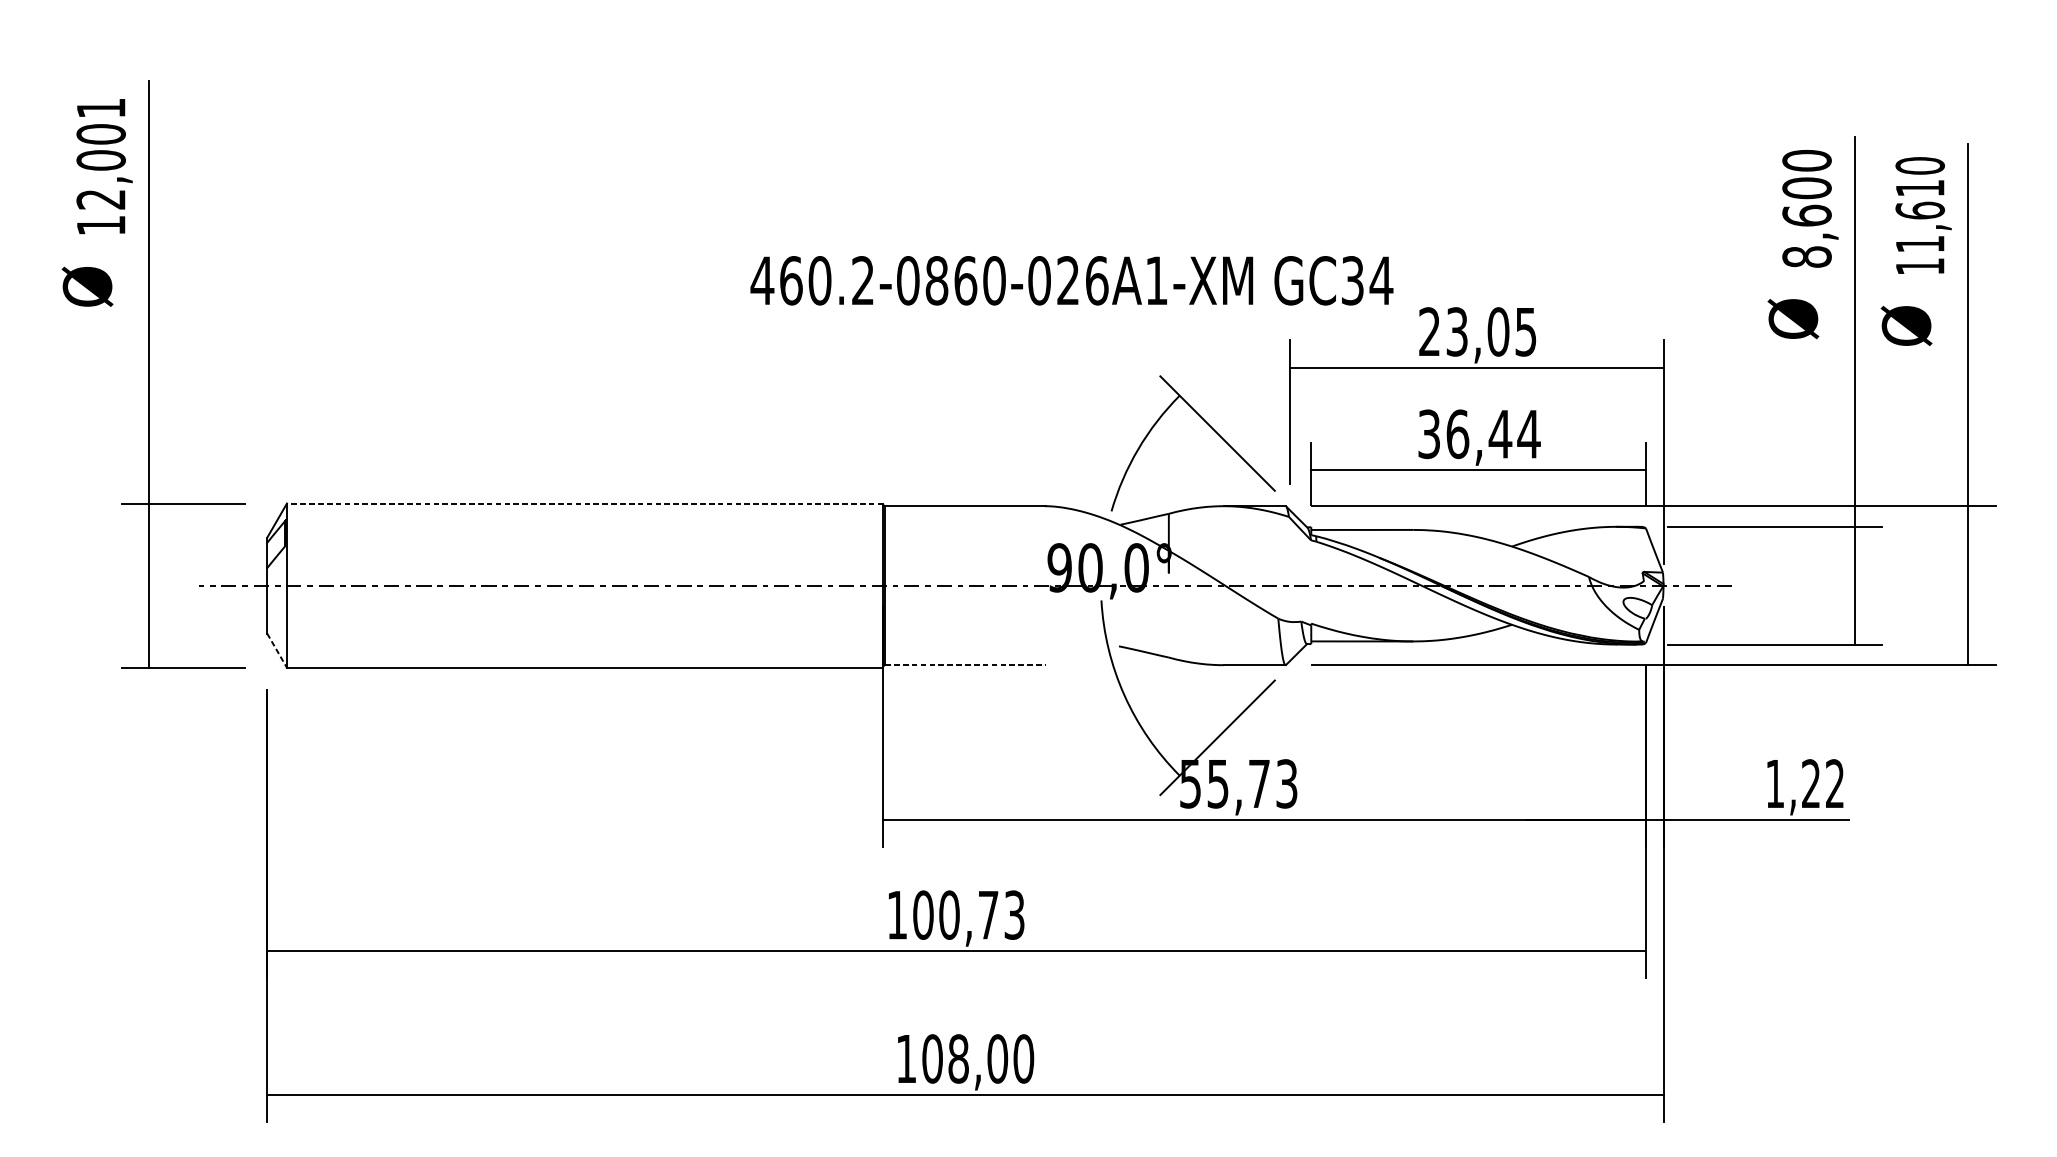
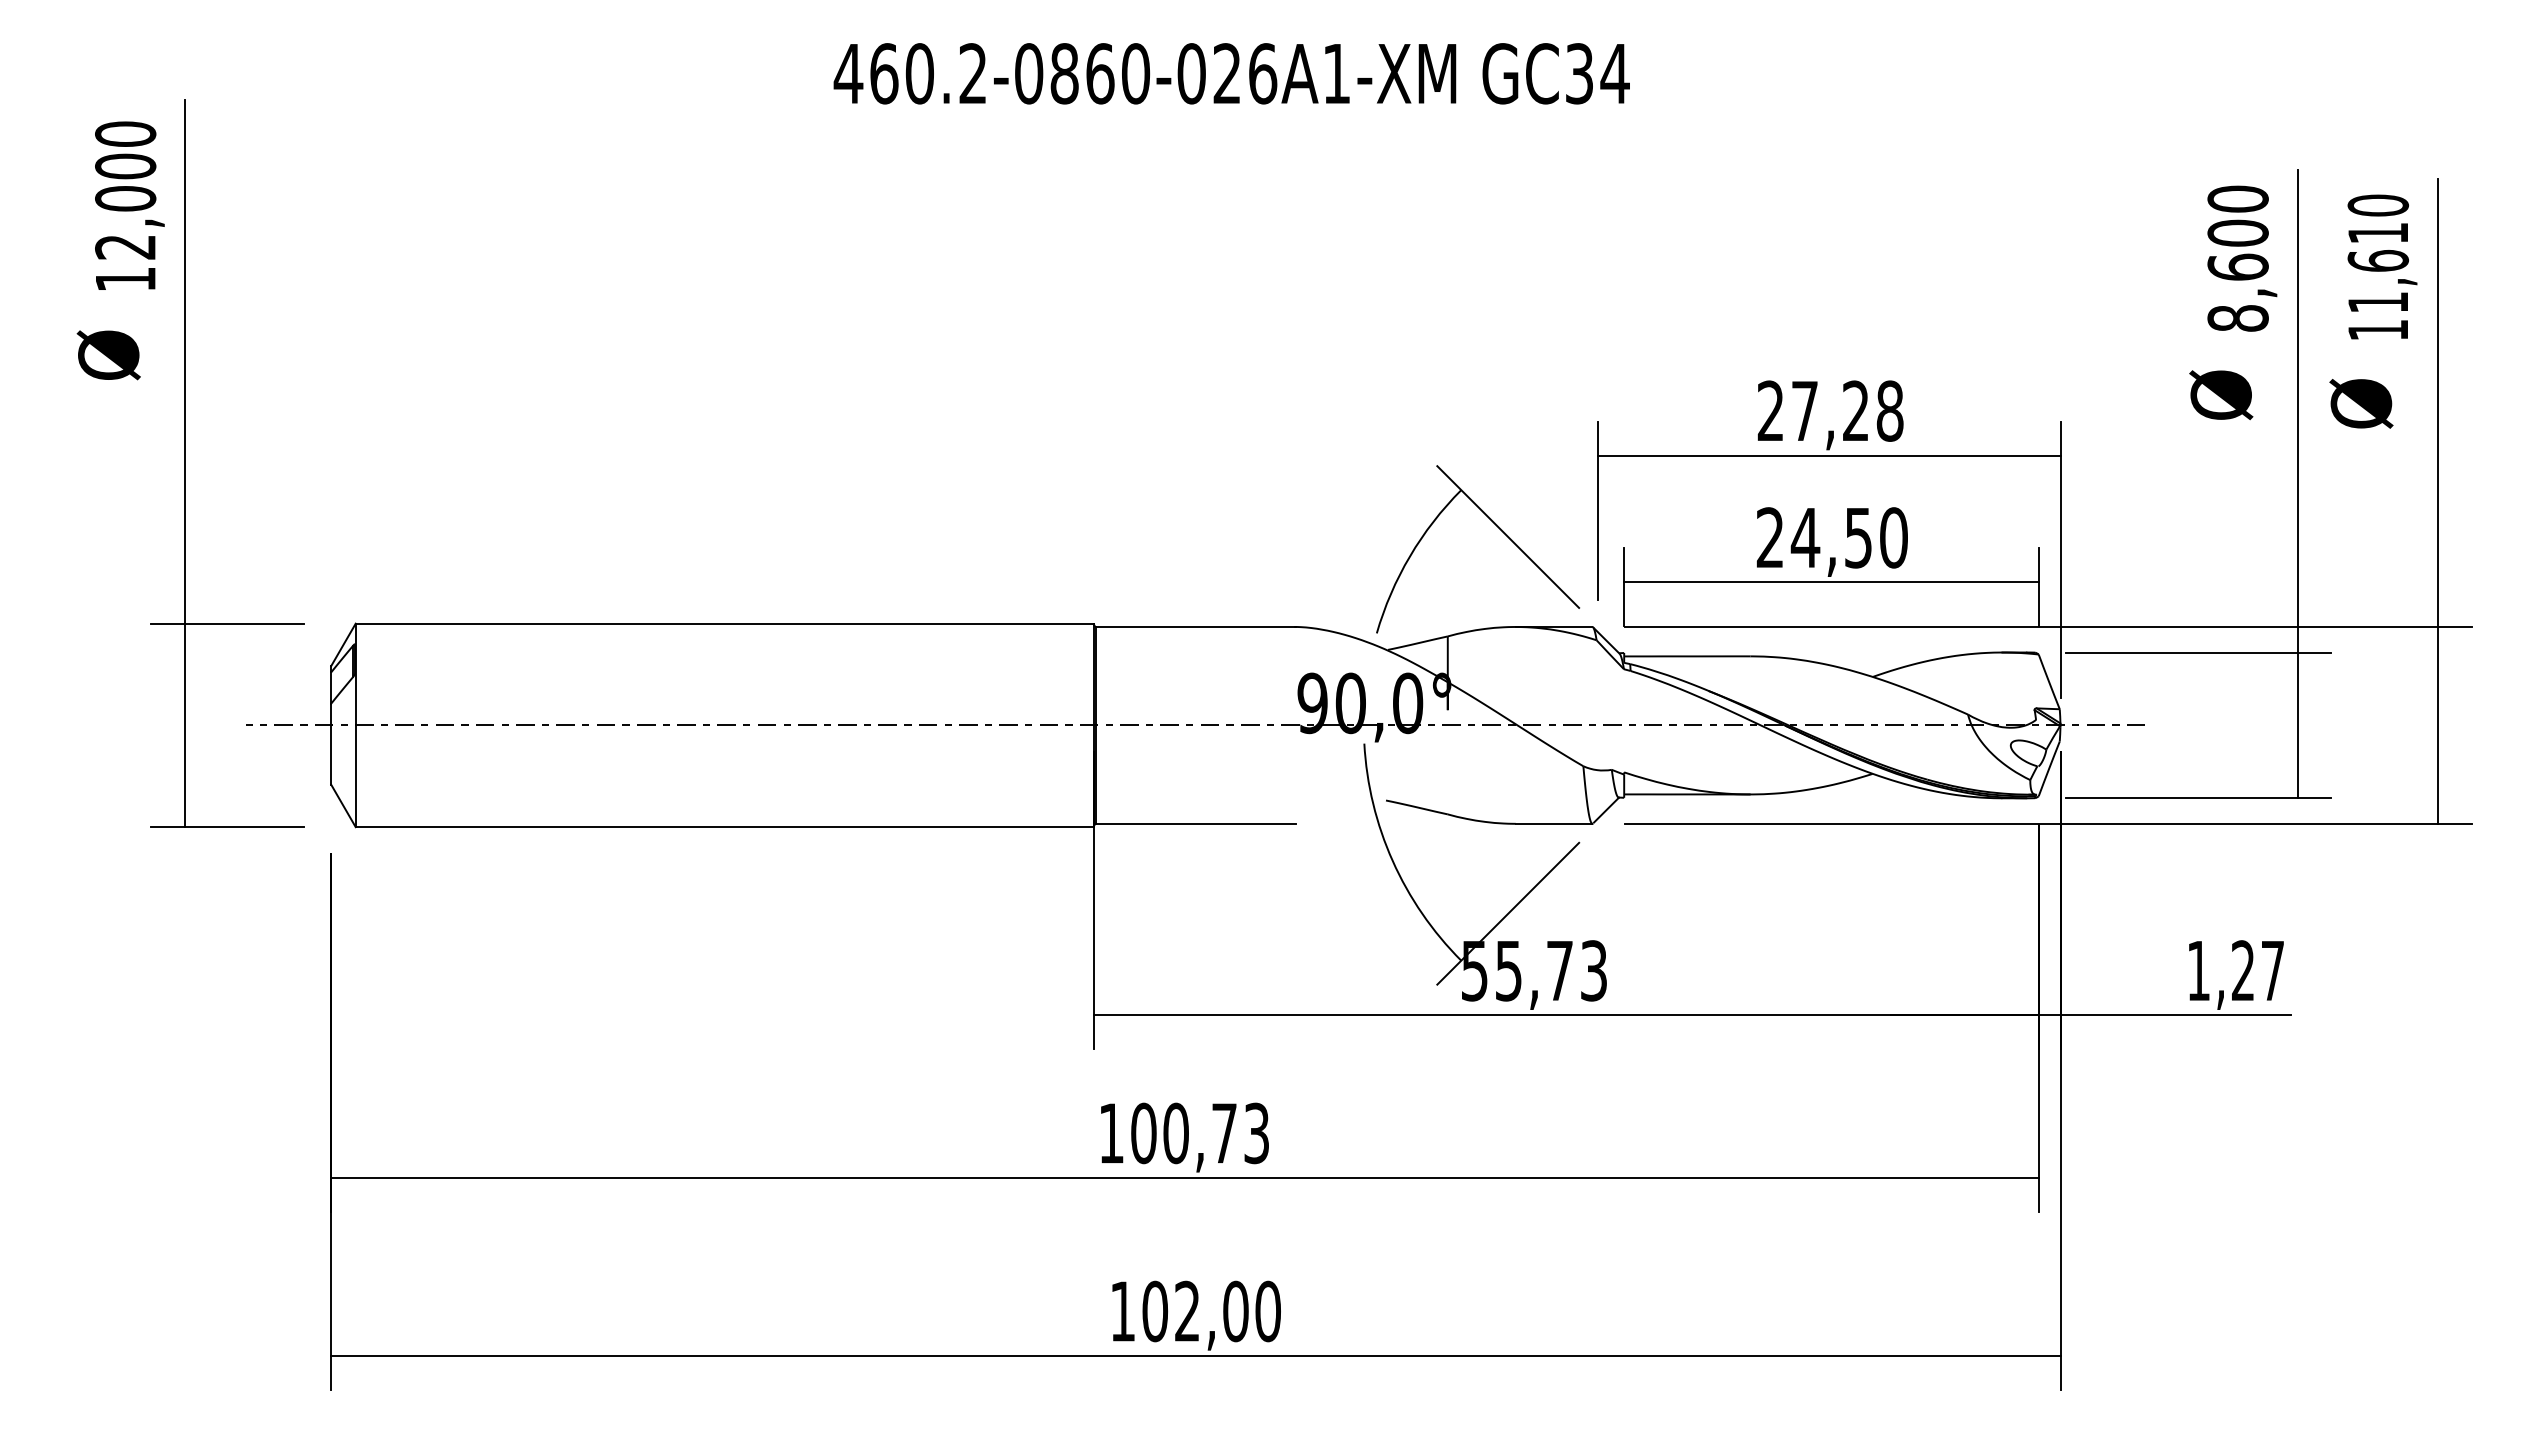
text: (101, 107) -> (125, 133), 12,001 -> 12,000
text: (1071, 280) -> (1231, 73), moved
text: (1491, 331) -> (1847, 410), 23,05 -> 27,28
text: (1479, 433) -> (1832, 537), 36,44 -> 24,50
line: (584, 503) -> (724, 623), dashed -> solid
line: (277, 651) -> (343, 806), dashed -> solid
line: (965, 664) -> (1195, 823), dashed -> solid
text: (1834, 783) -> (2272, 970), 1,22 -> 1,27
text: (958, 1058) -> (1187, 1311), 108,00 -> 102,00

